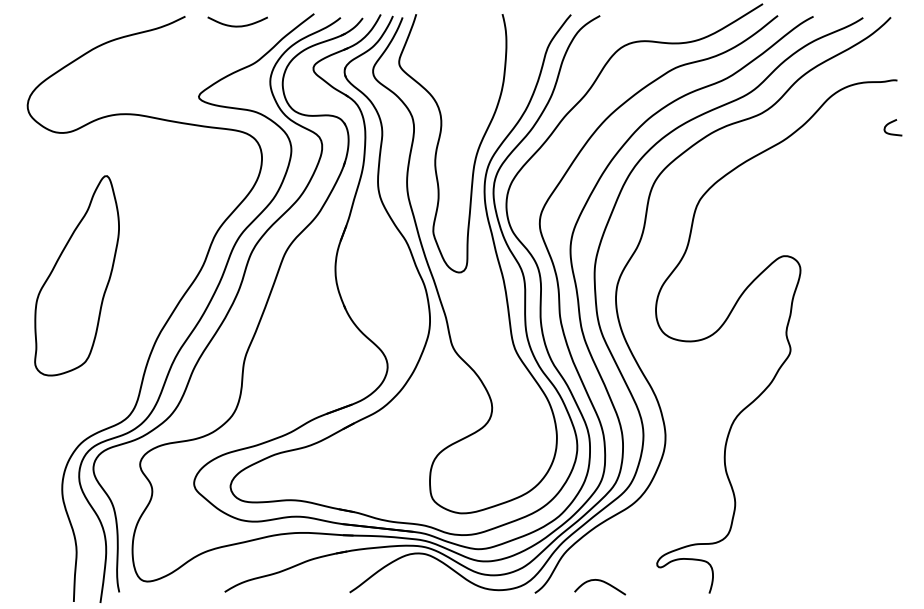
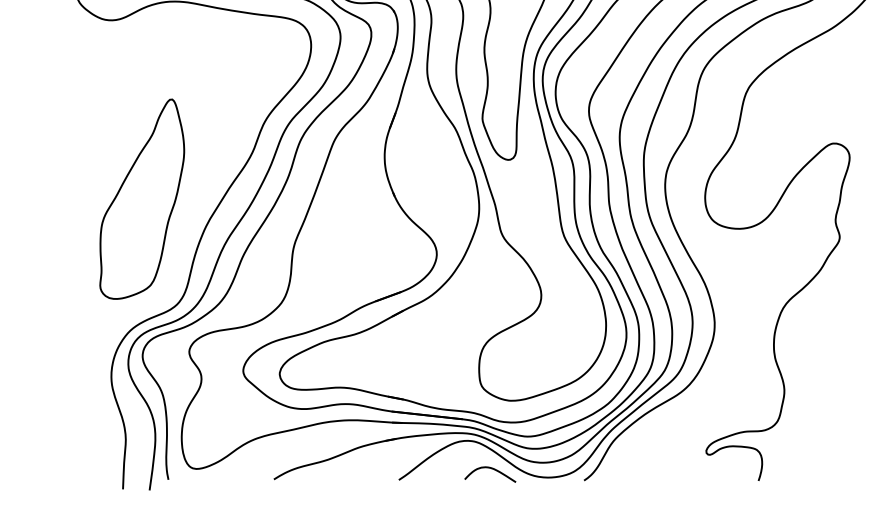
part: (76, 275) -> (141, 198), moved
curve: (602, 582) -> (492, 469), moved

